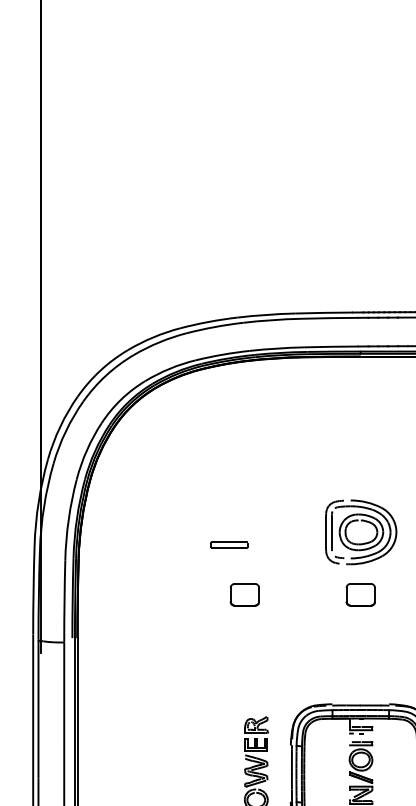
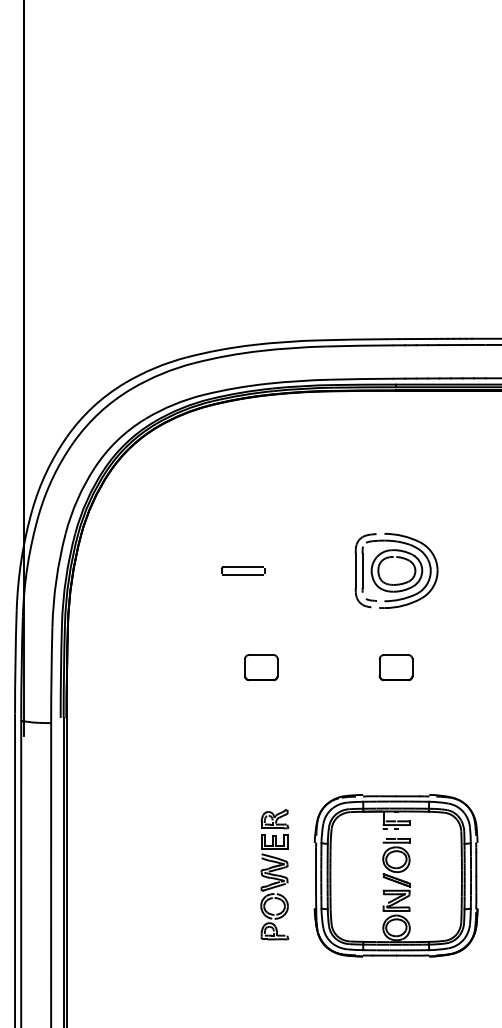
part: (361, 531) -> (396, 570), moved
part: (228, 544) -> (242, 570), moved

